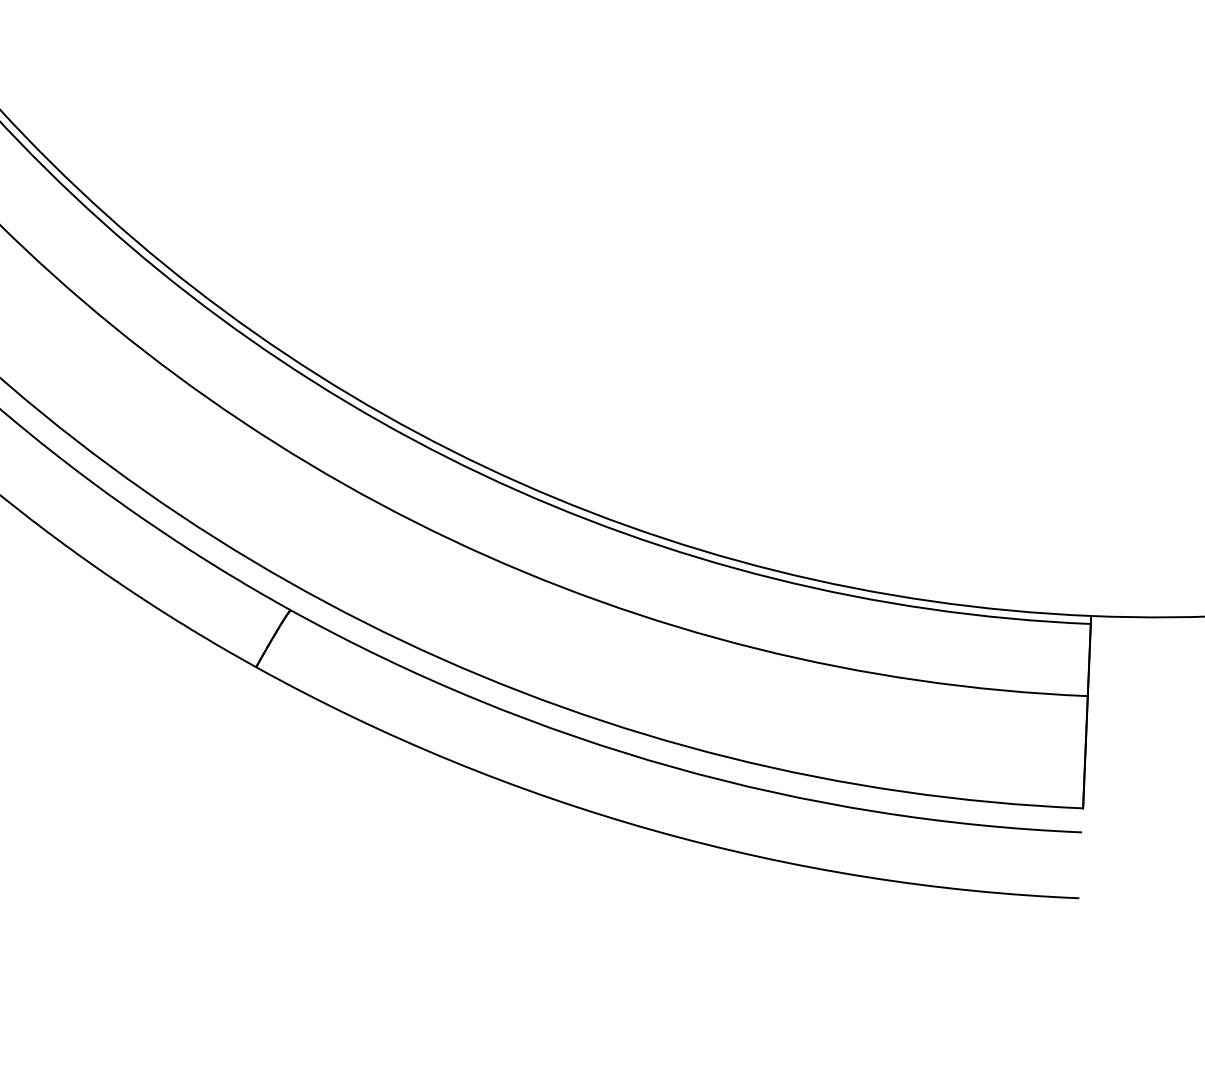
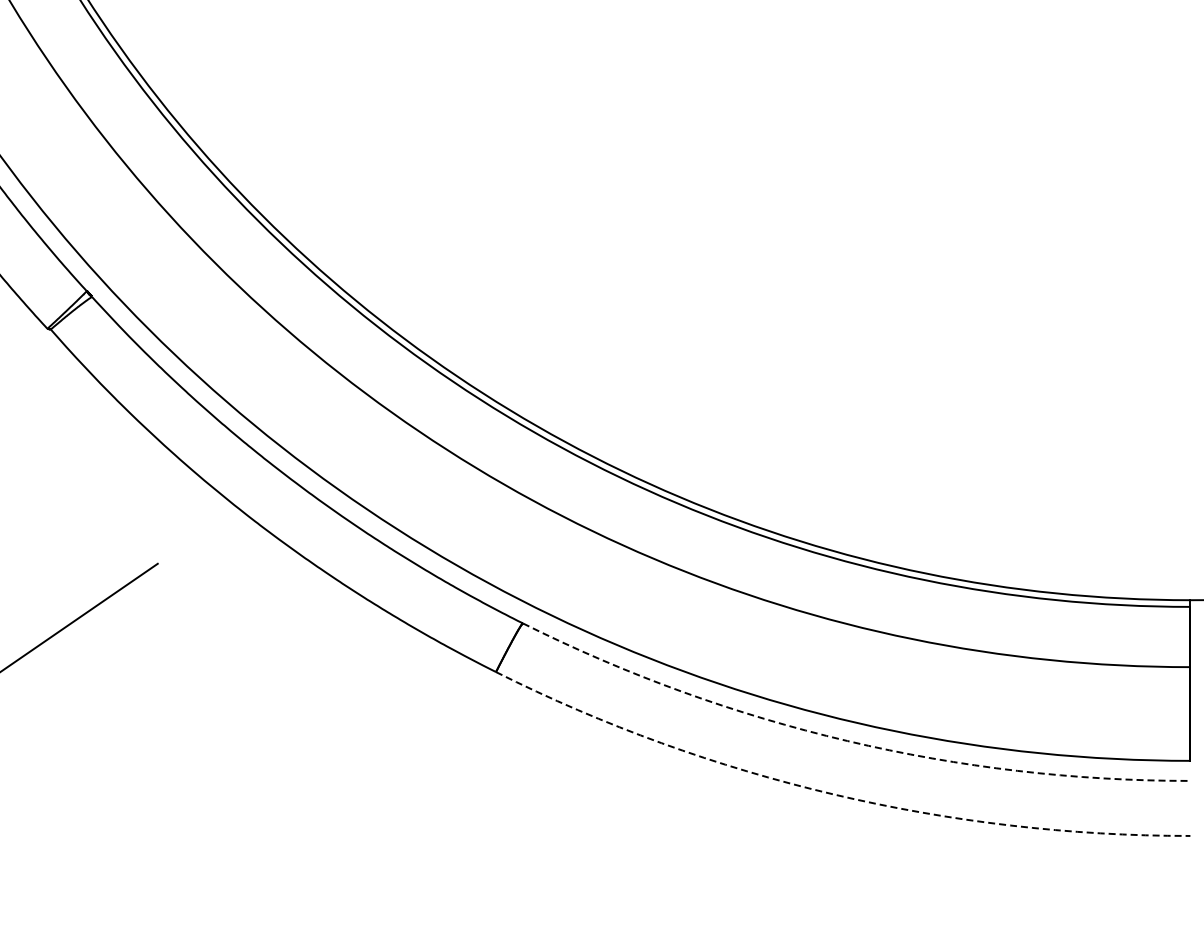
arc: (673, 767) -> (847, 741), solid -> dashed
arc: (654, 830) -> (833, 794), solid -> dashed

